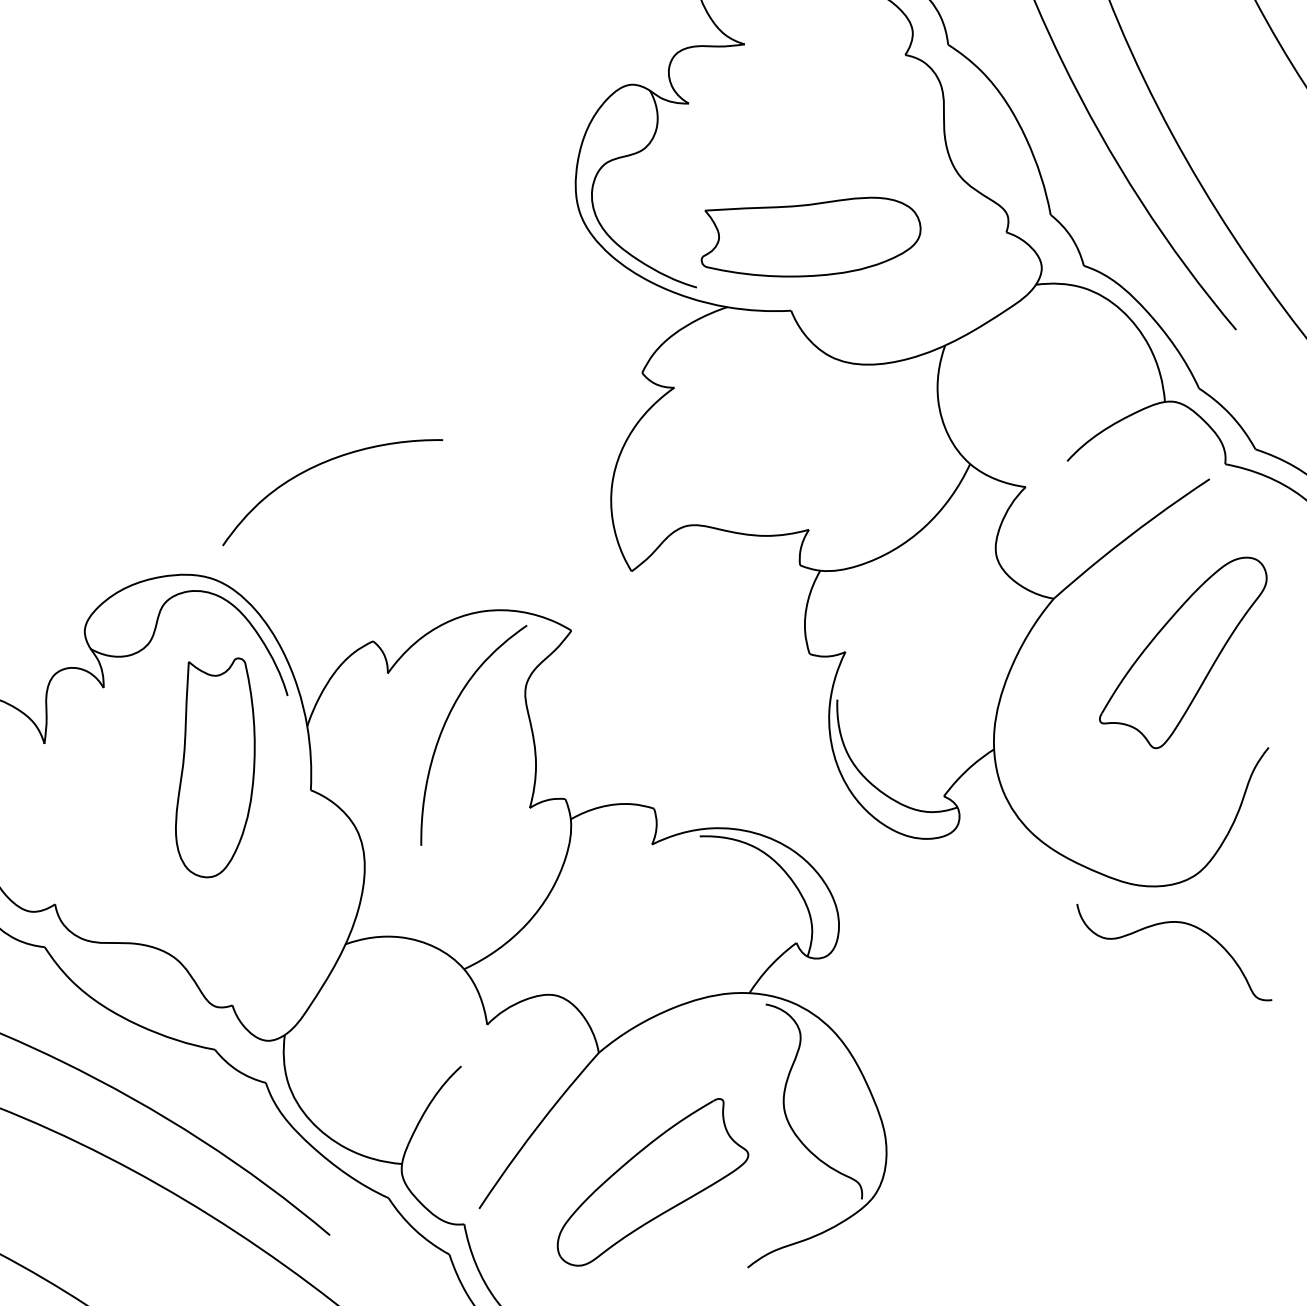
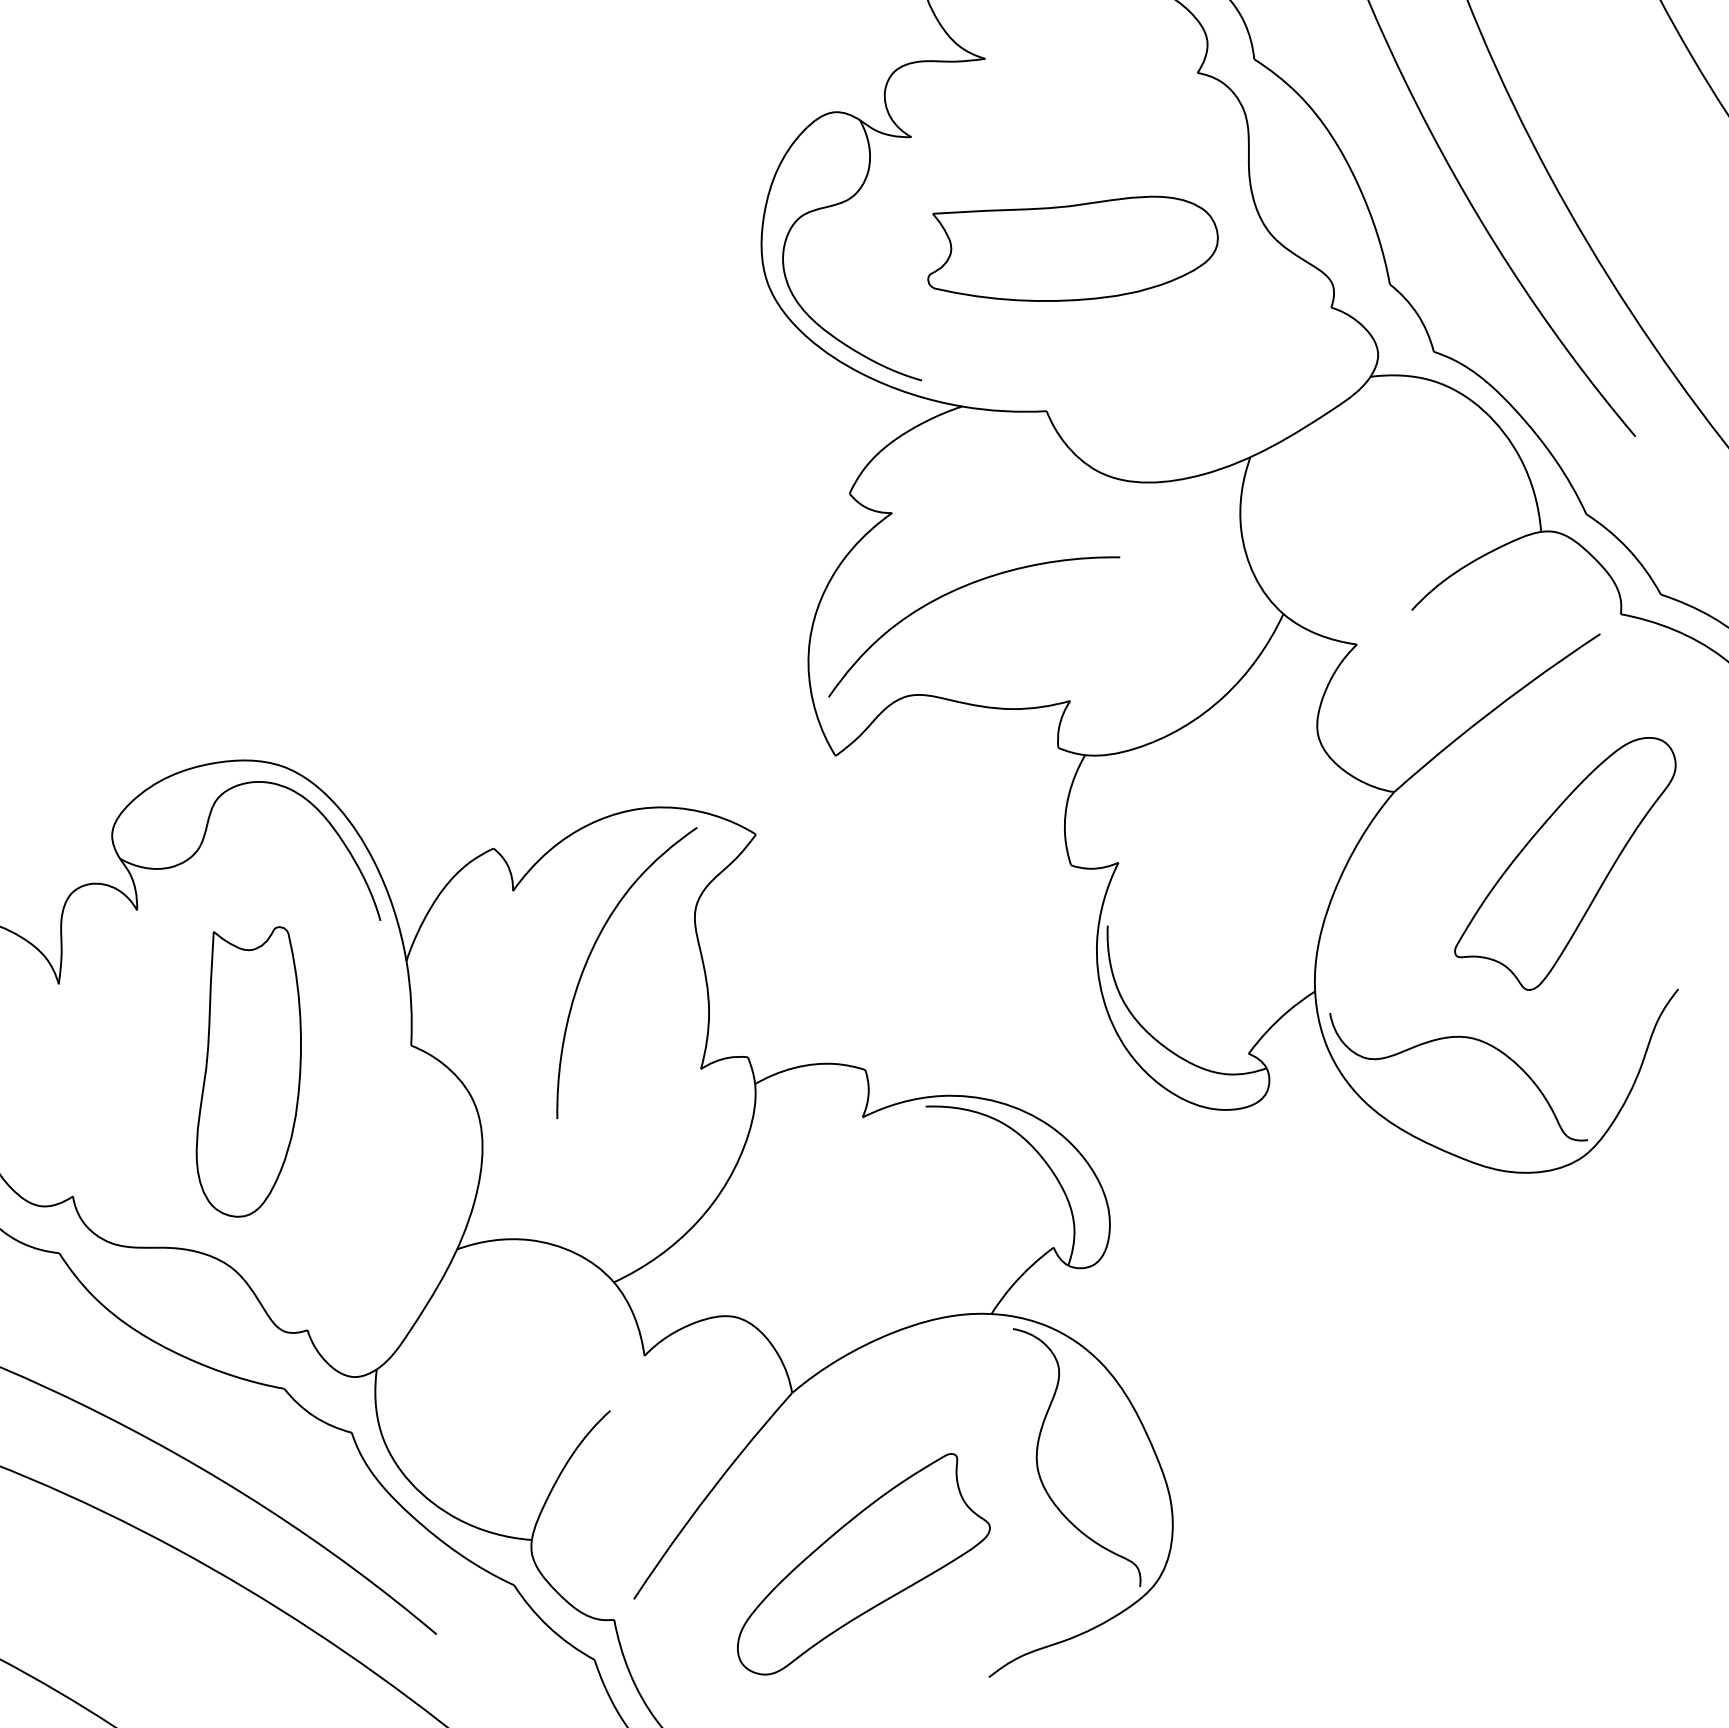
part: (810, 236) -> (1072, 248), moved
curve: (320, 465) -> (957, 590), moved
part: (215, 767) -> (248, 1071), moved
curve: (1179, 923) -> (1465, 1038), moved

